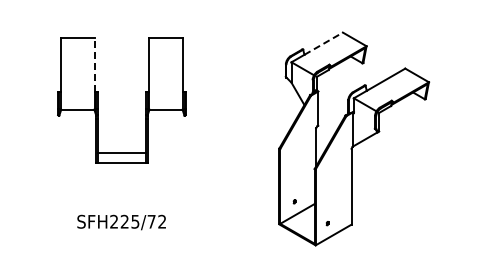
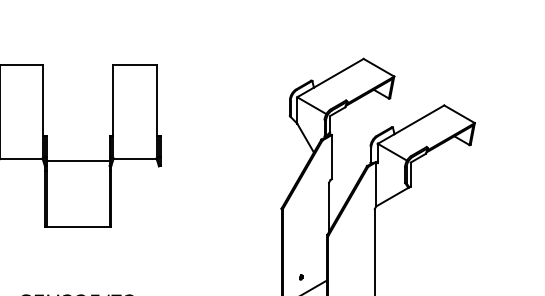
line: (324, 43) -> (339, 73), dashed -> solid
line: (94, 64) -> (42, 100), dashed -> solid
line: (121, 152) -> (77, 160), moved

